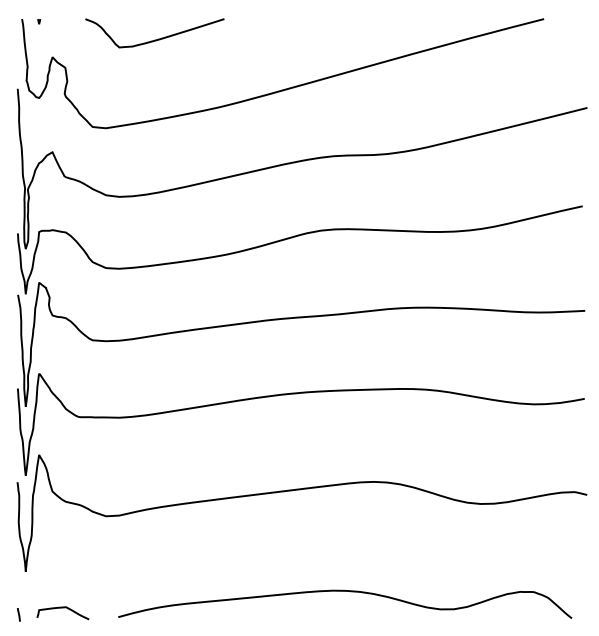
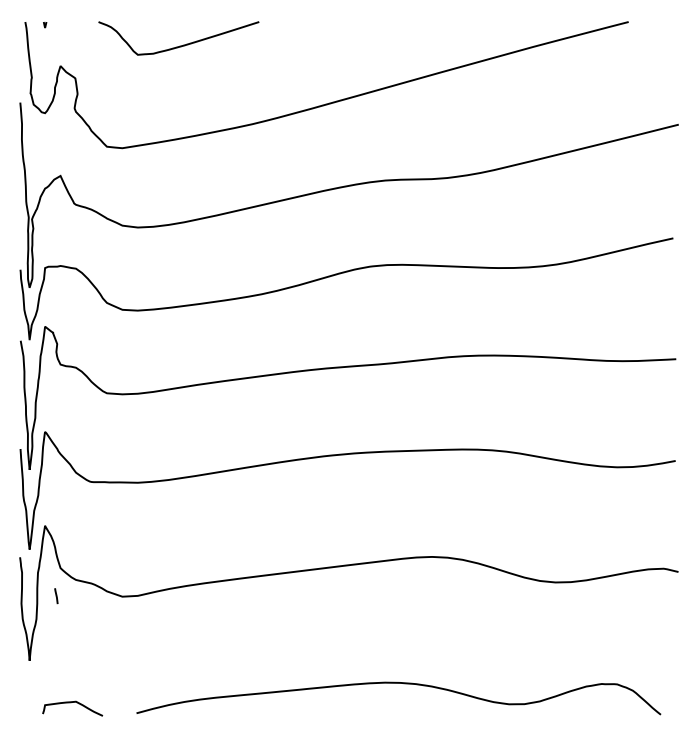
line: (18, 614) -> (55, 595), moved

